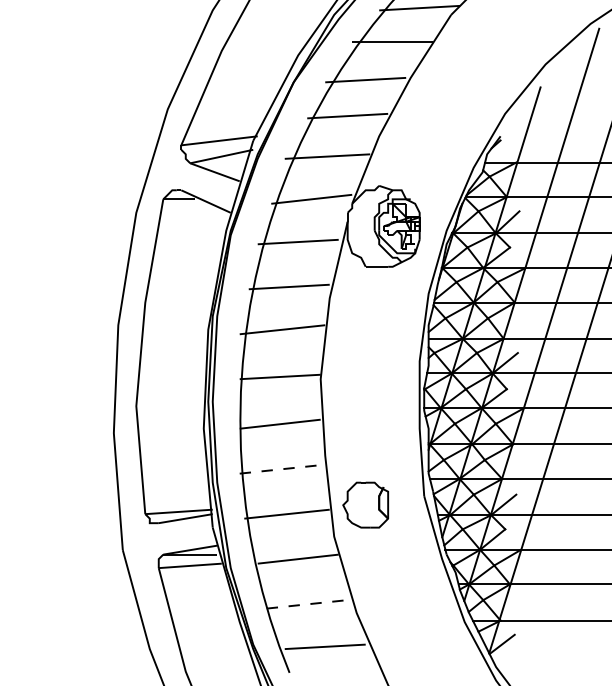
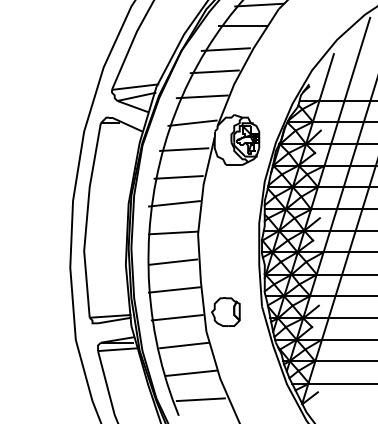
line: (282, 468) -> (174, 289), dashed -> solid
line: (310, 604) -> (191, 373), dashed -> solid

